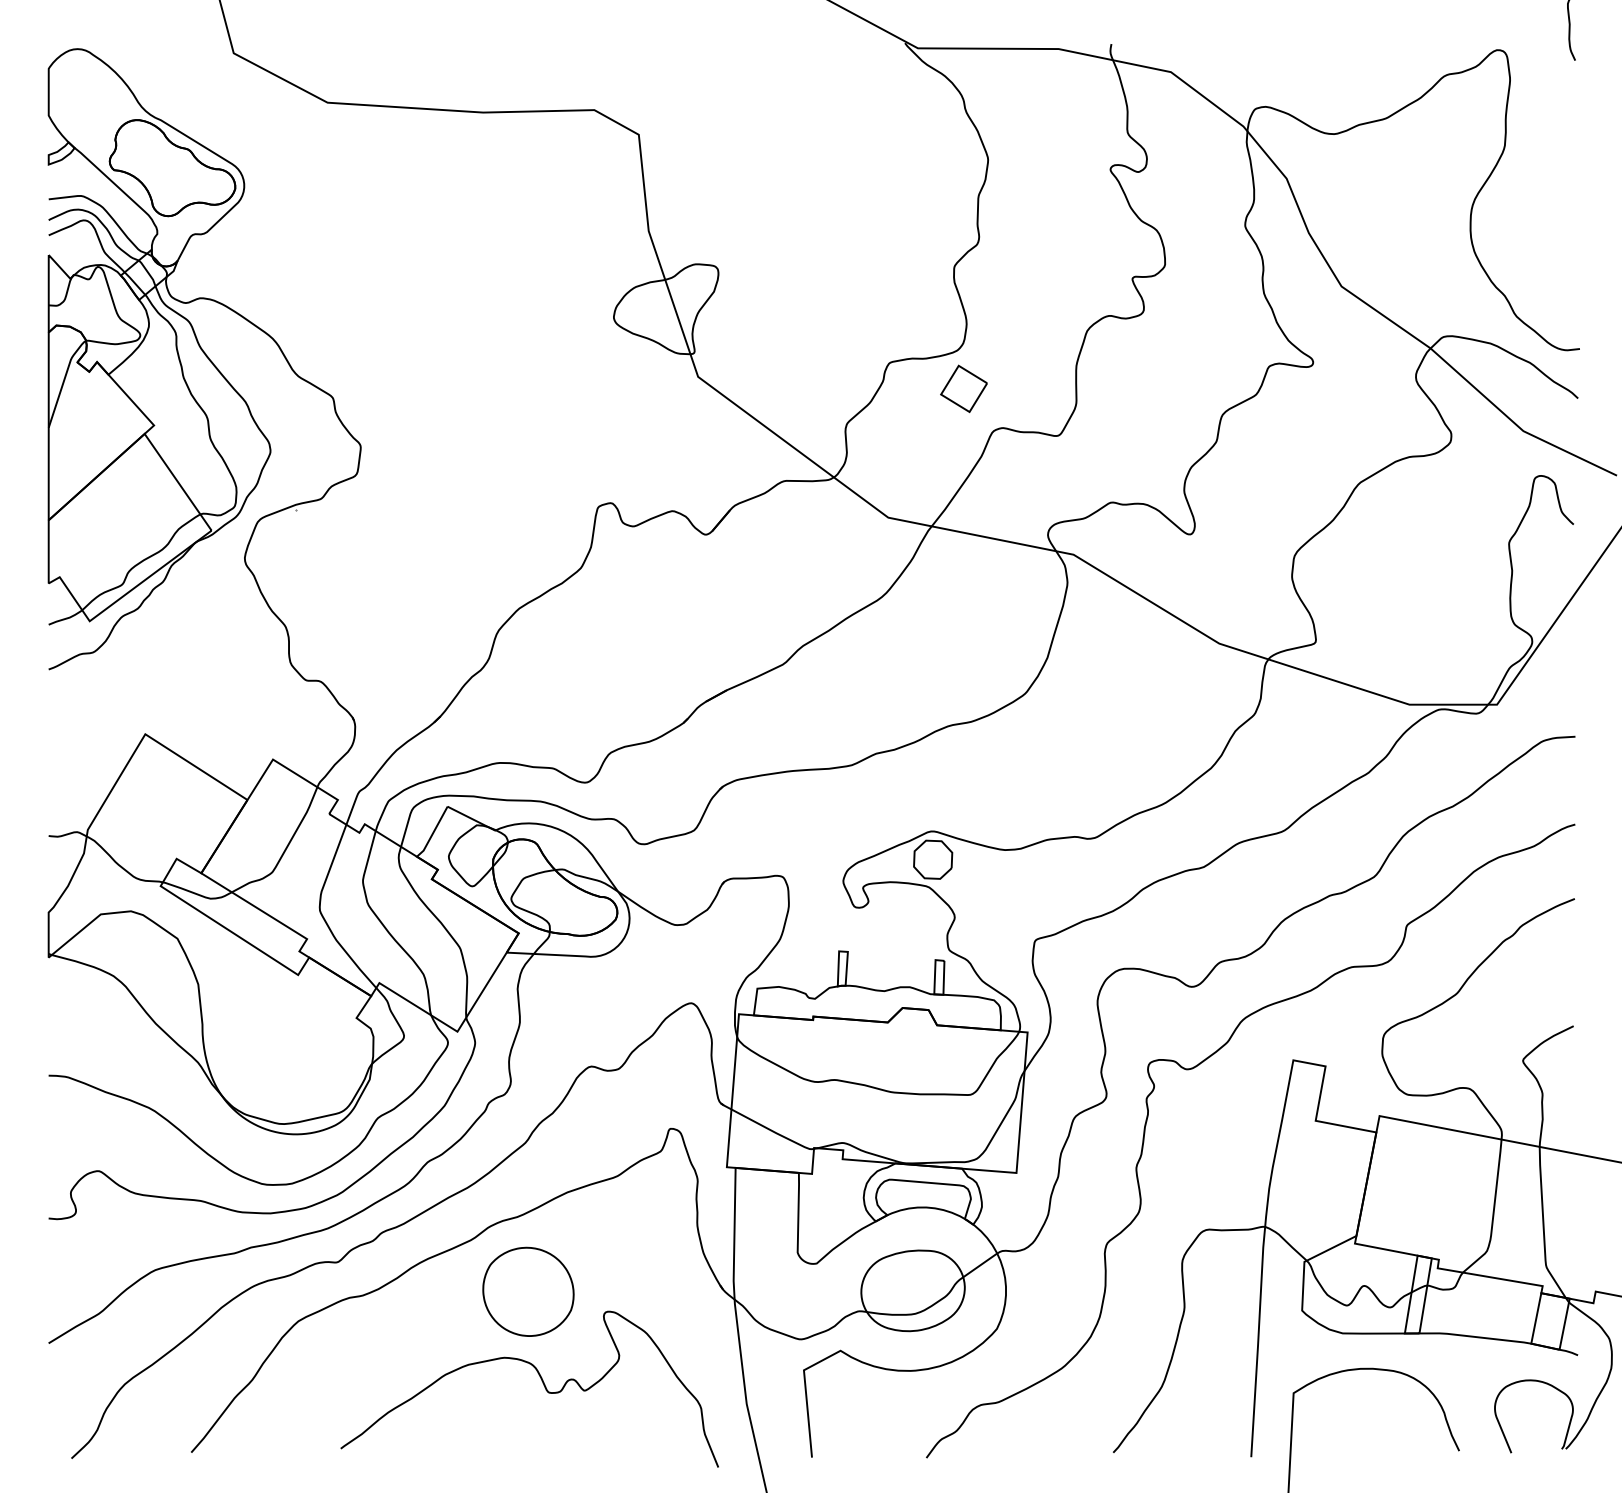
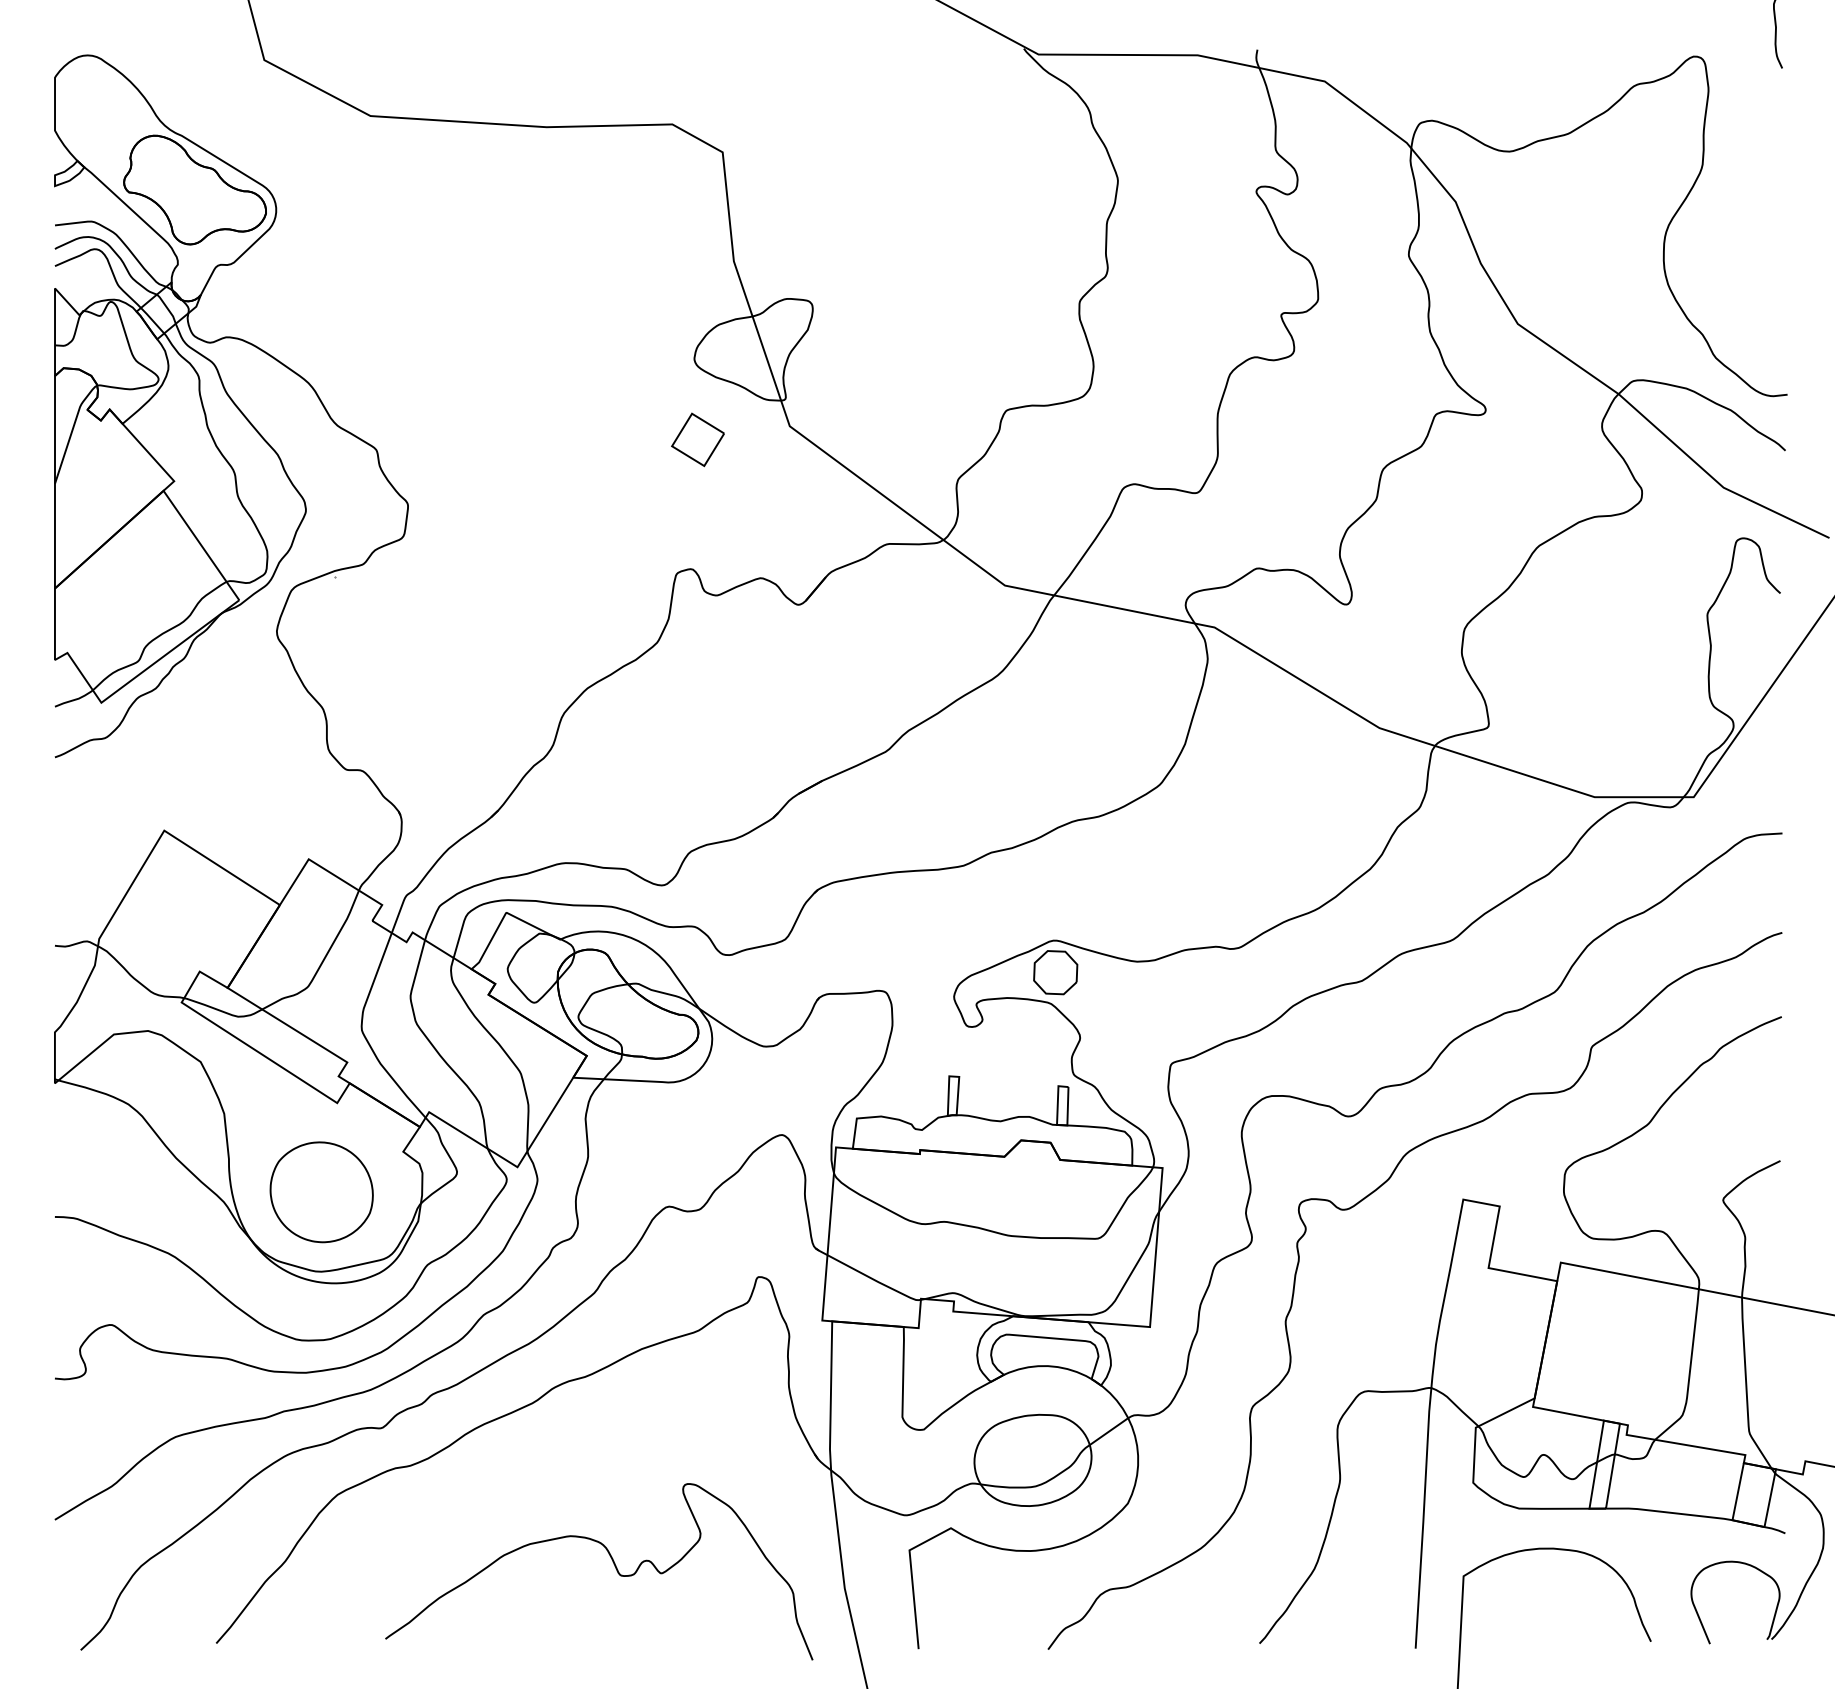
part: (963, 388) -> (697, 439), moved
part: (528, 1291) -> (321, 1191), moved

